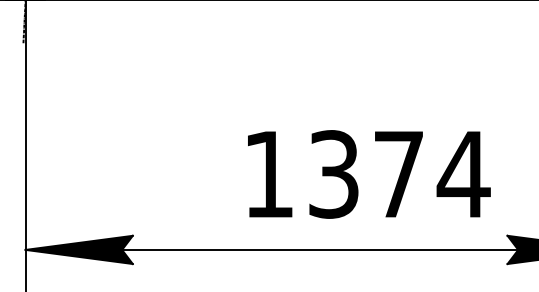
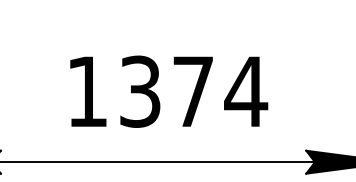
text: (369, 174) -> (169, 91), moved

